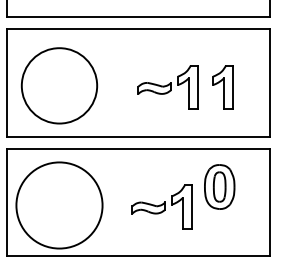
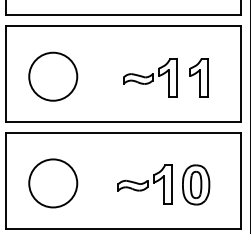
circle: (59, 85) -> (53, 76), size x0.71
part: (220, 186) -> (196, 184), moved
circle: (59, 205) -> (53, 183), size x0.62

